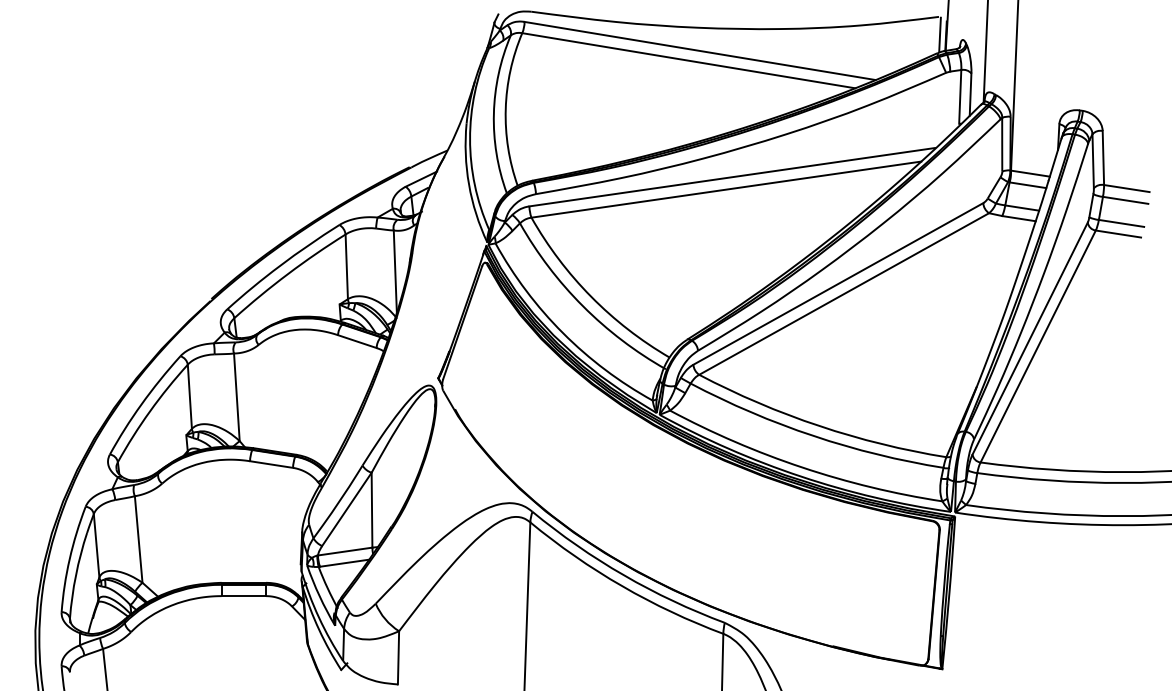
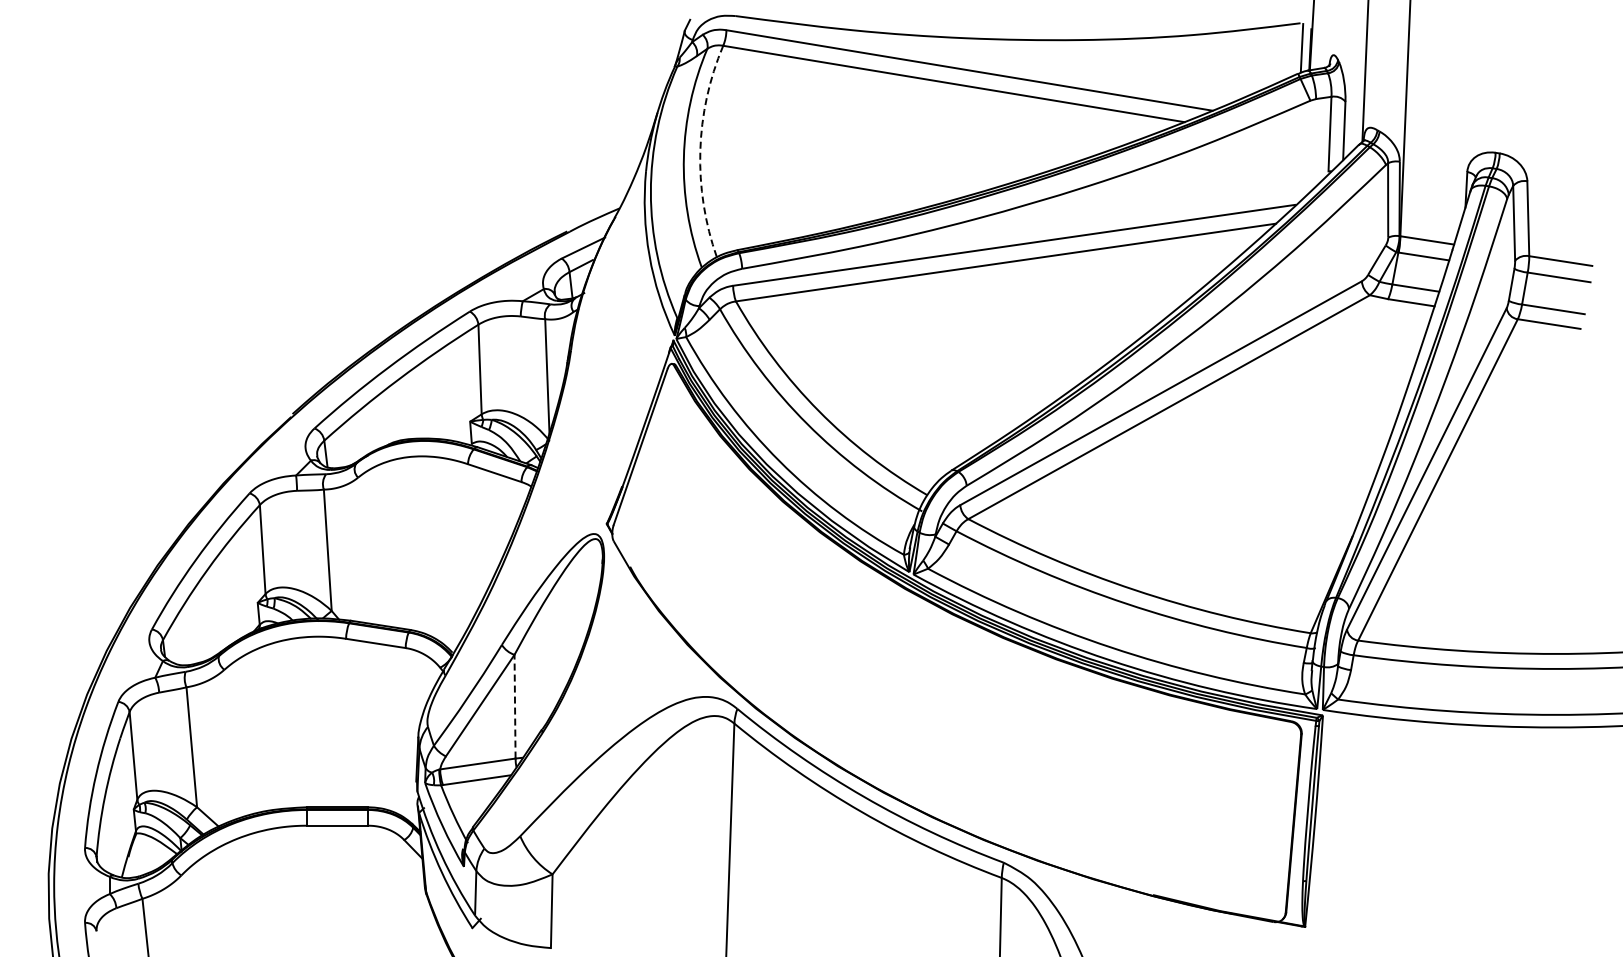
arc: (505, 109) -> (700, 151), solid -> dashed
line: (372, 510) -> (515, 706), solid -> dashed

